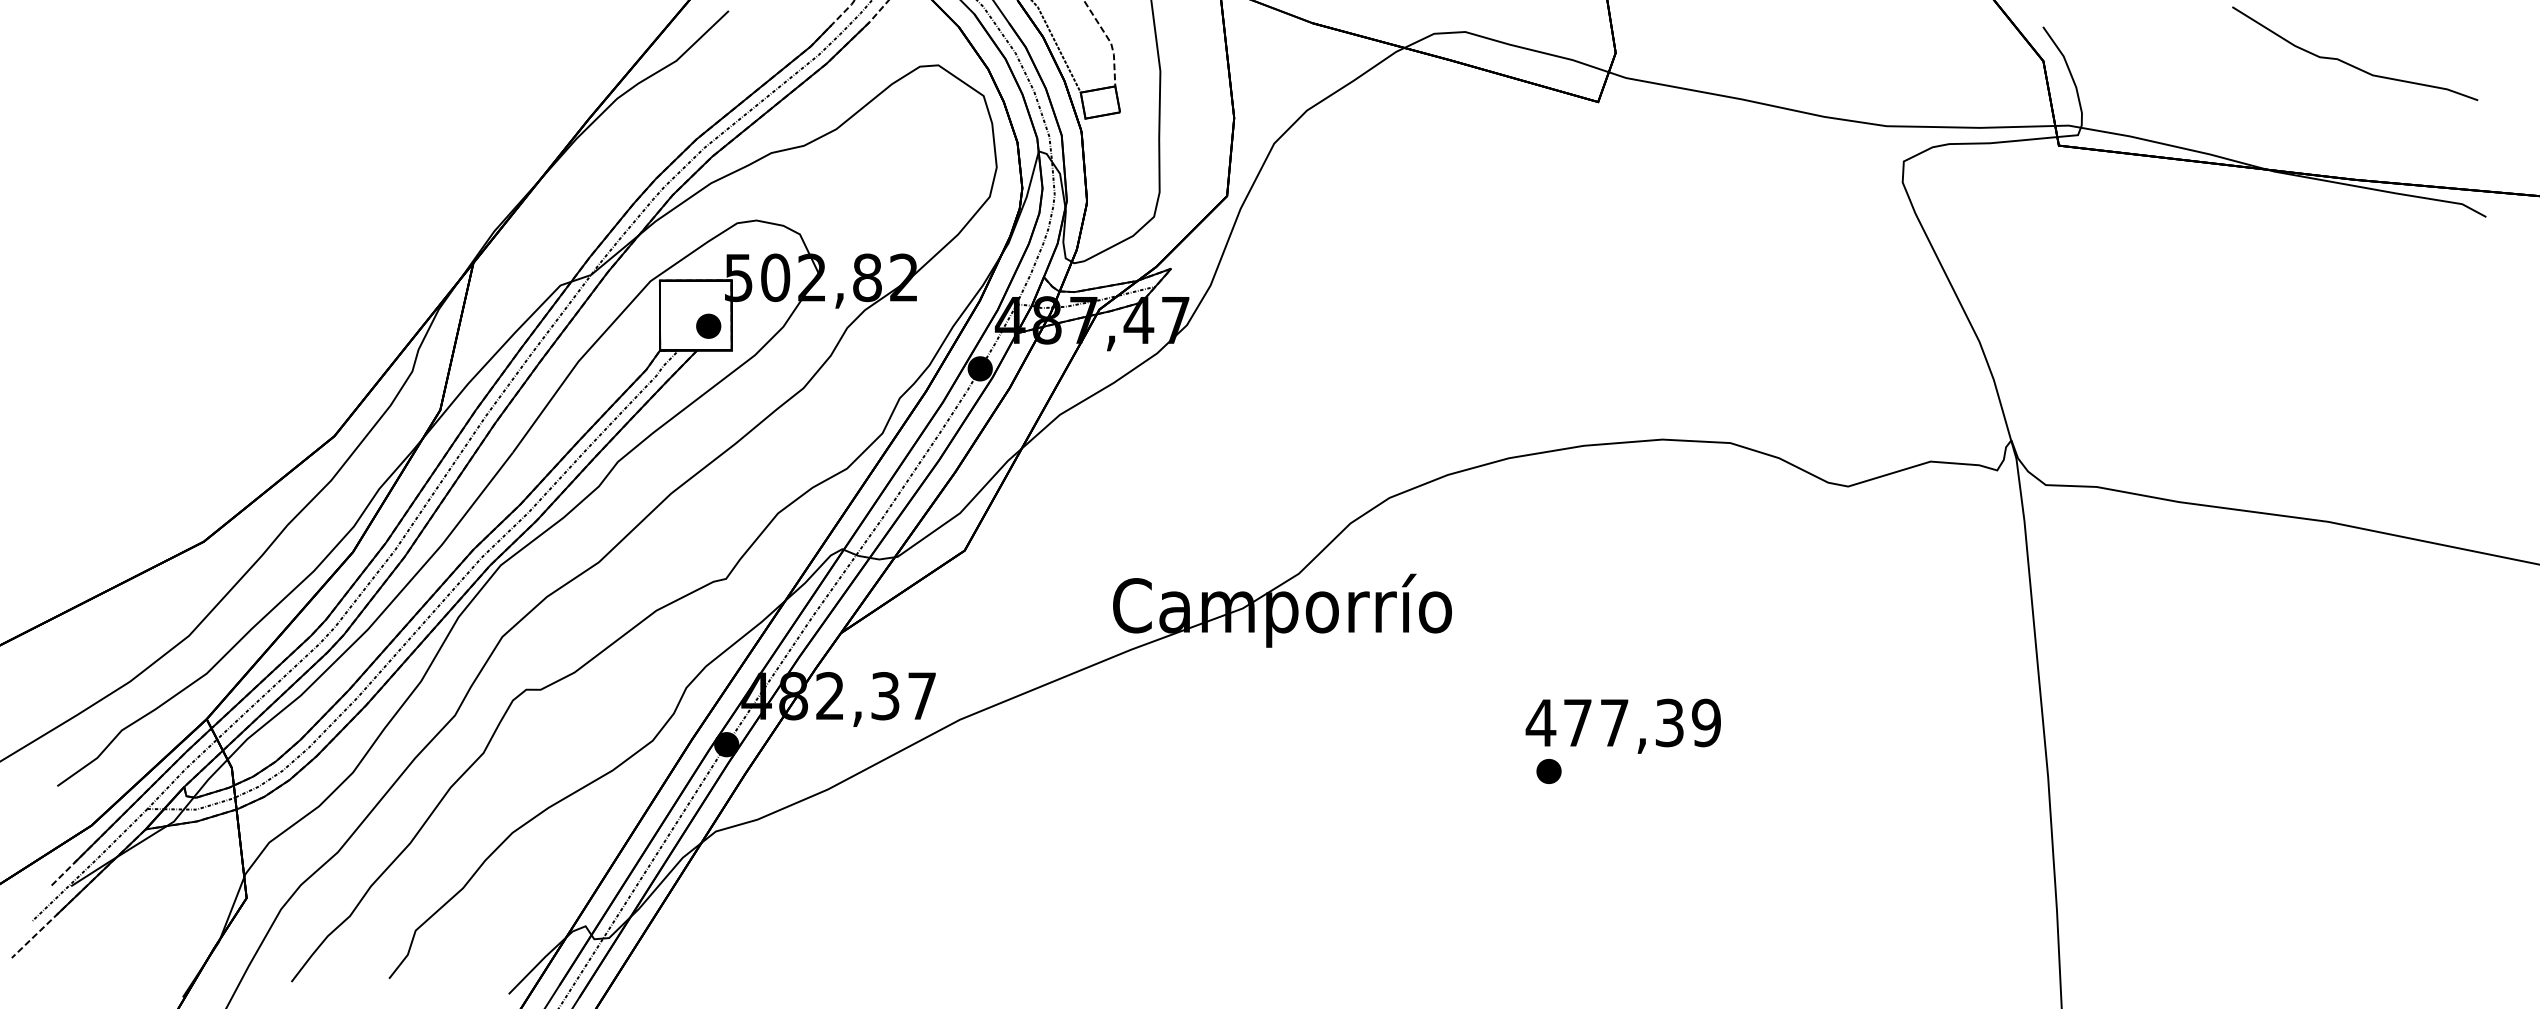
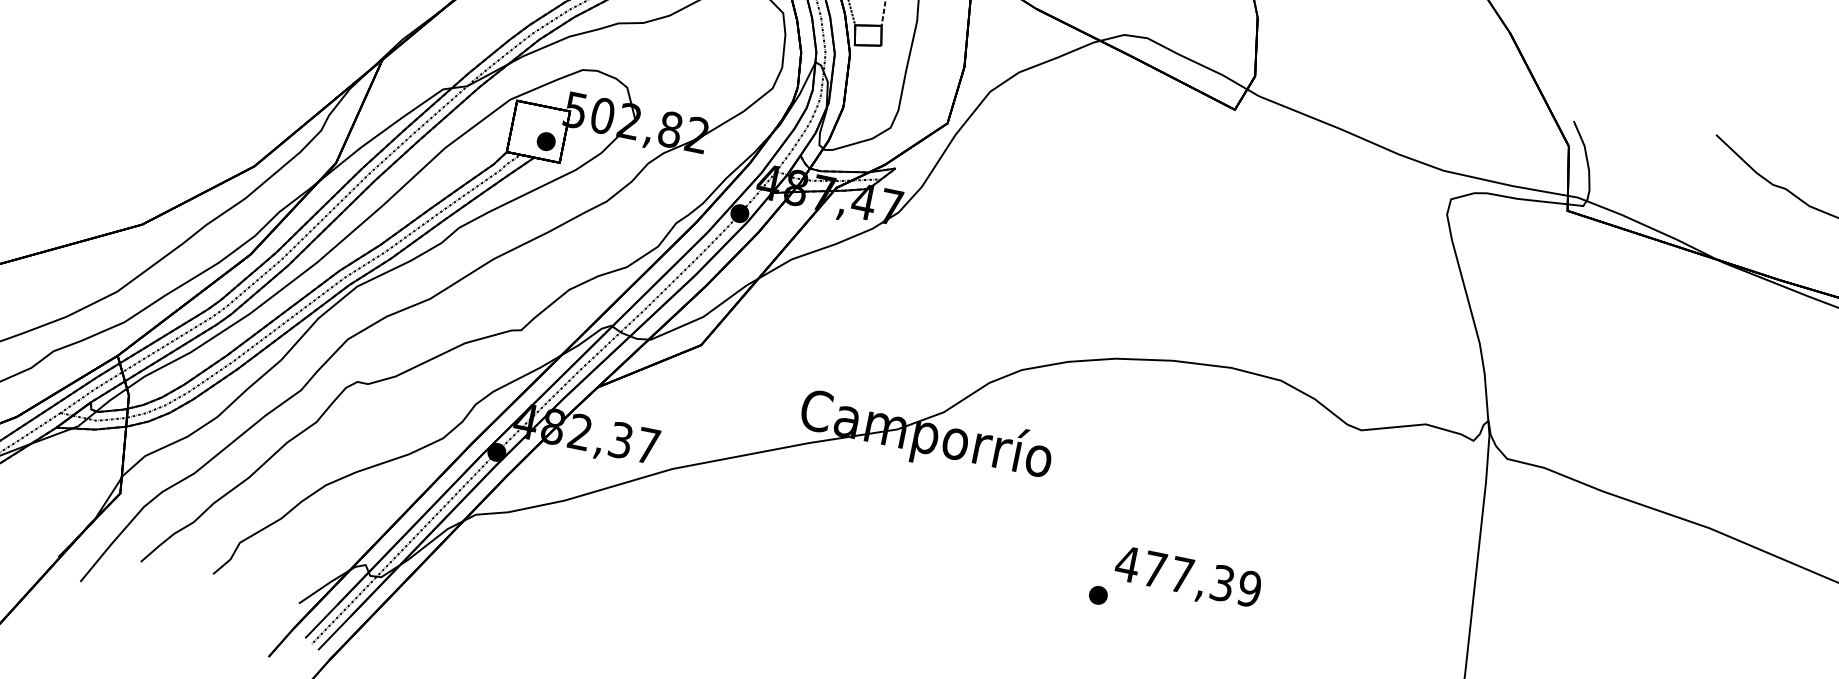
text: (1622, 725) -> (1187, 578), moved

